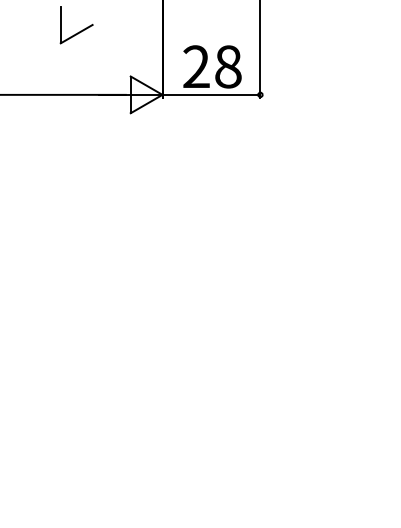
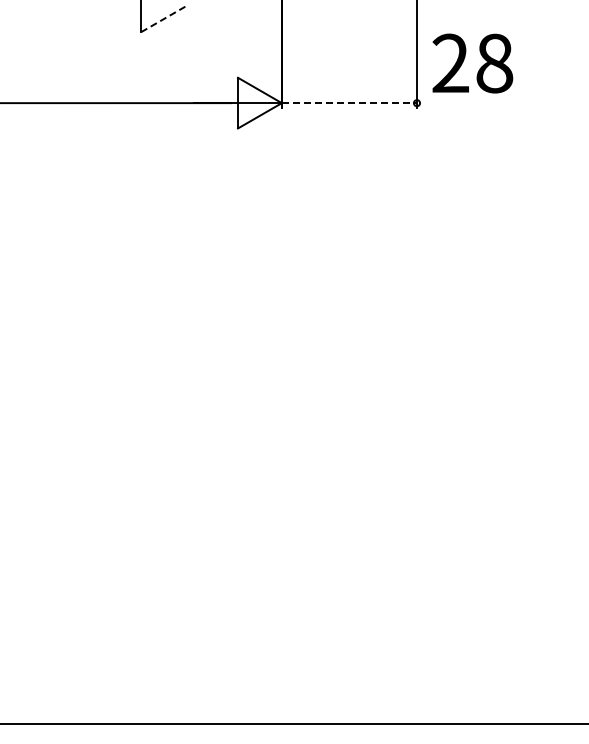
line: (76, 34) -> (162, 19), solid -> dashed
text: (212, 66) -> (472, 63), moved
line: (211, 95) -> (349, 103), solid -> dashed

